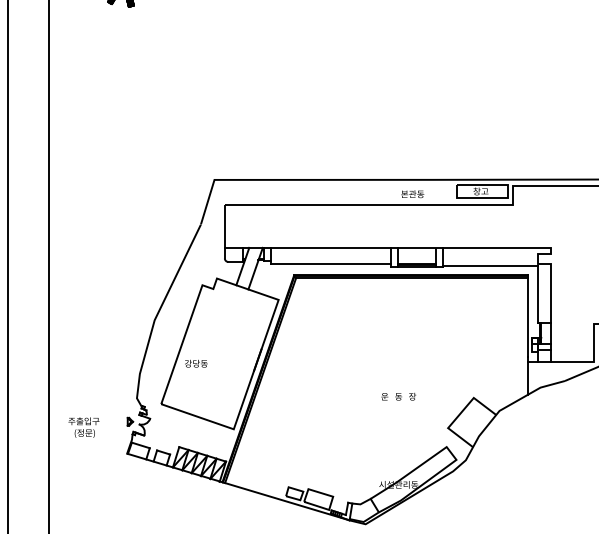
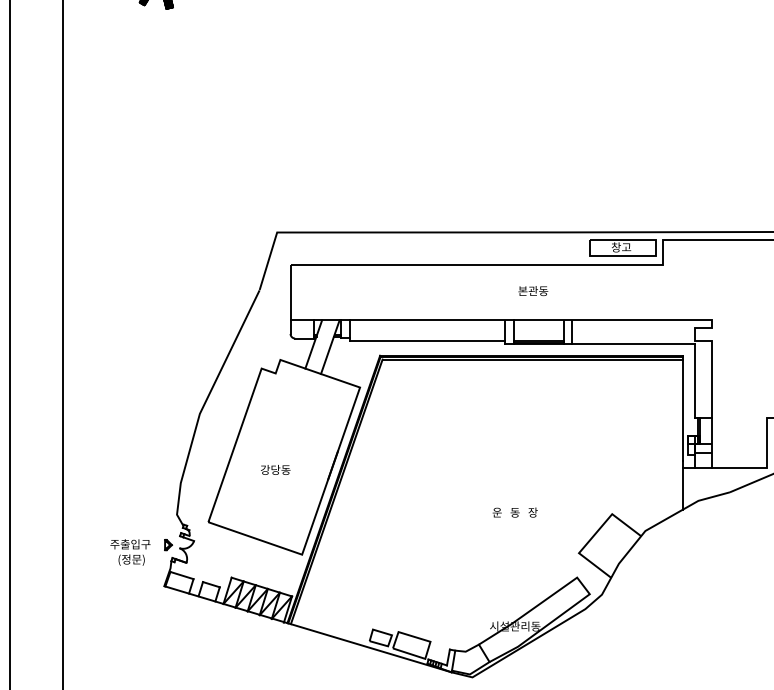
text: (412, 194) -> (532, 291), moved
text: (196, 363) -> (275, 469), moved
text: (83, 427) -> (129, 552), moved

